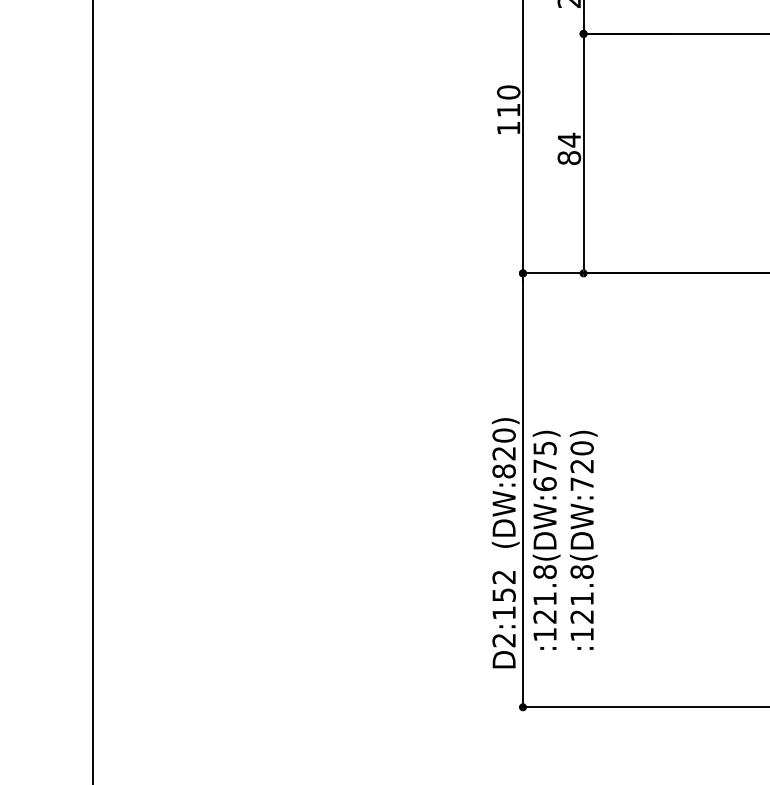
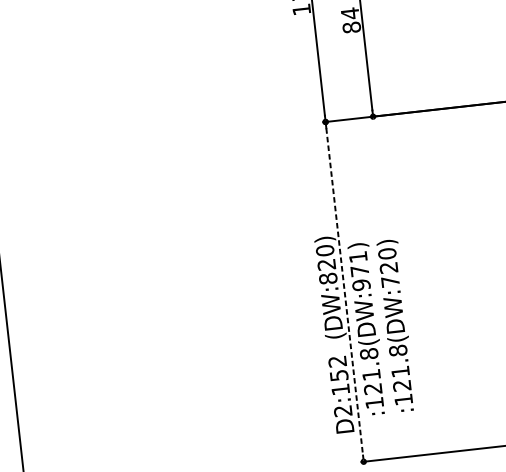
text: (544, 466) -> (359, 271), :121.8(DW:675) -> :121.8(DW:971)
line: (522, 490) -> (344, 292), solid -> dashed

